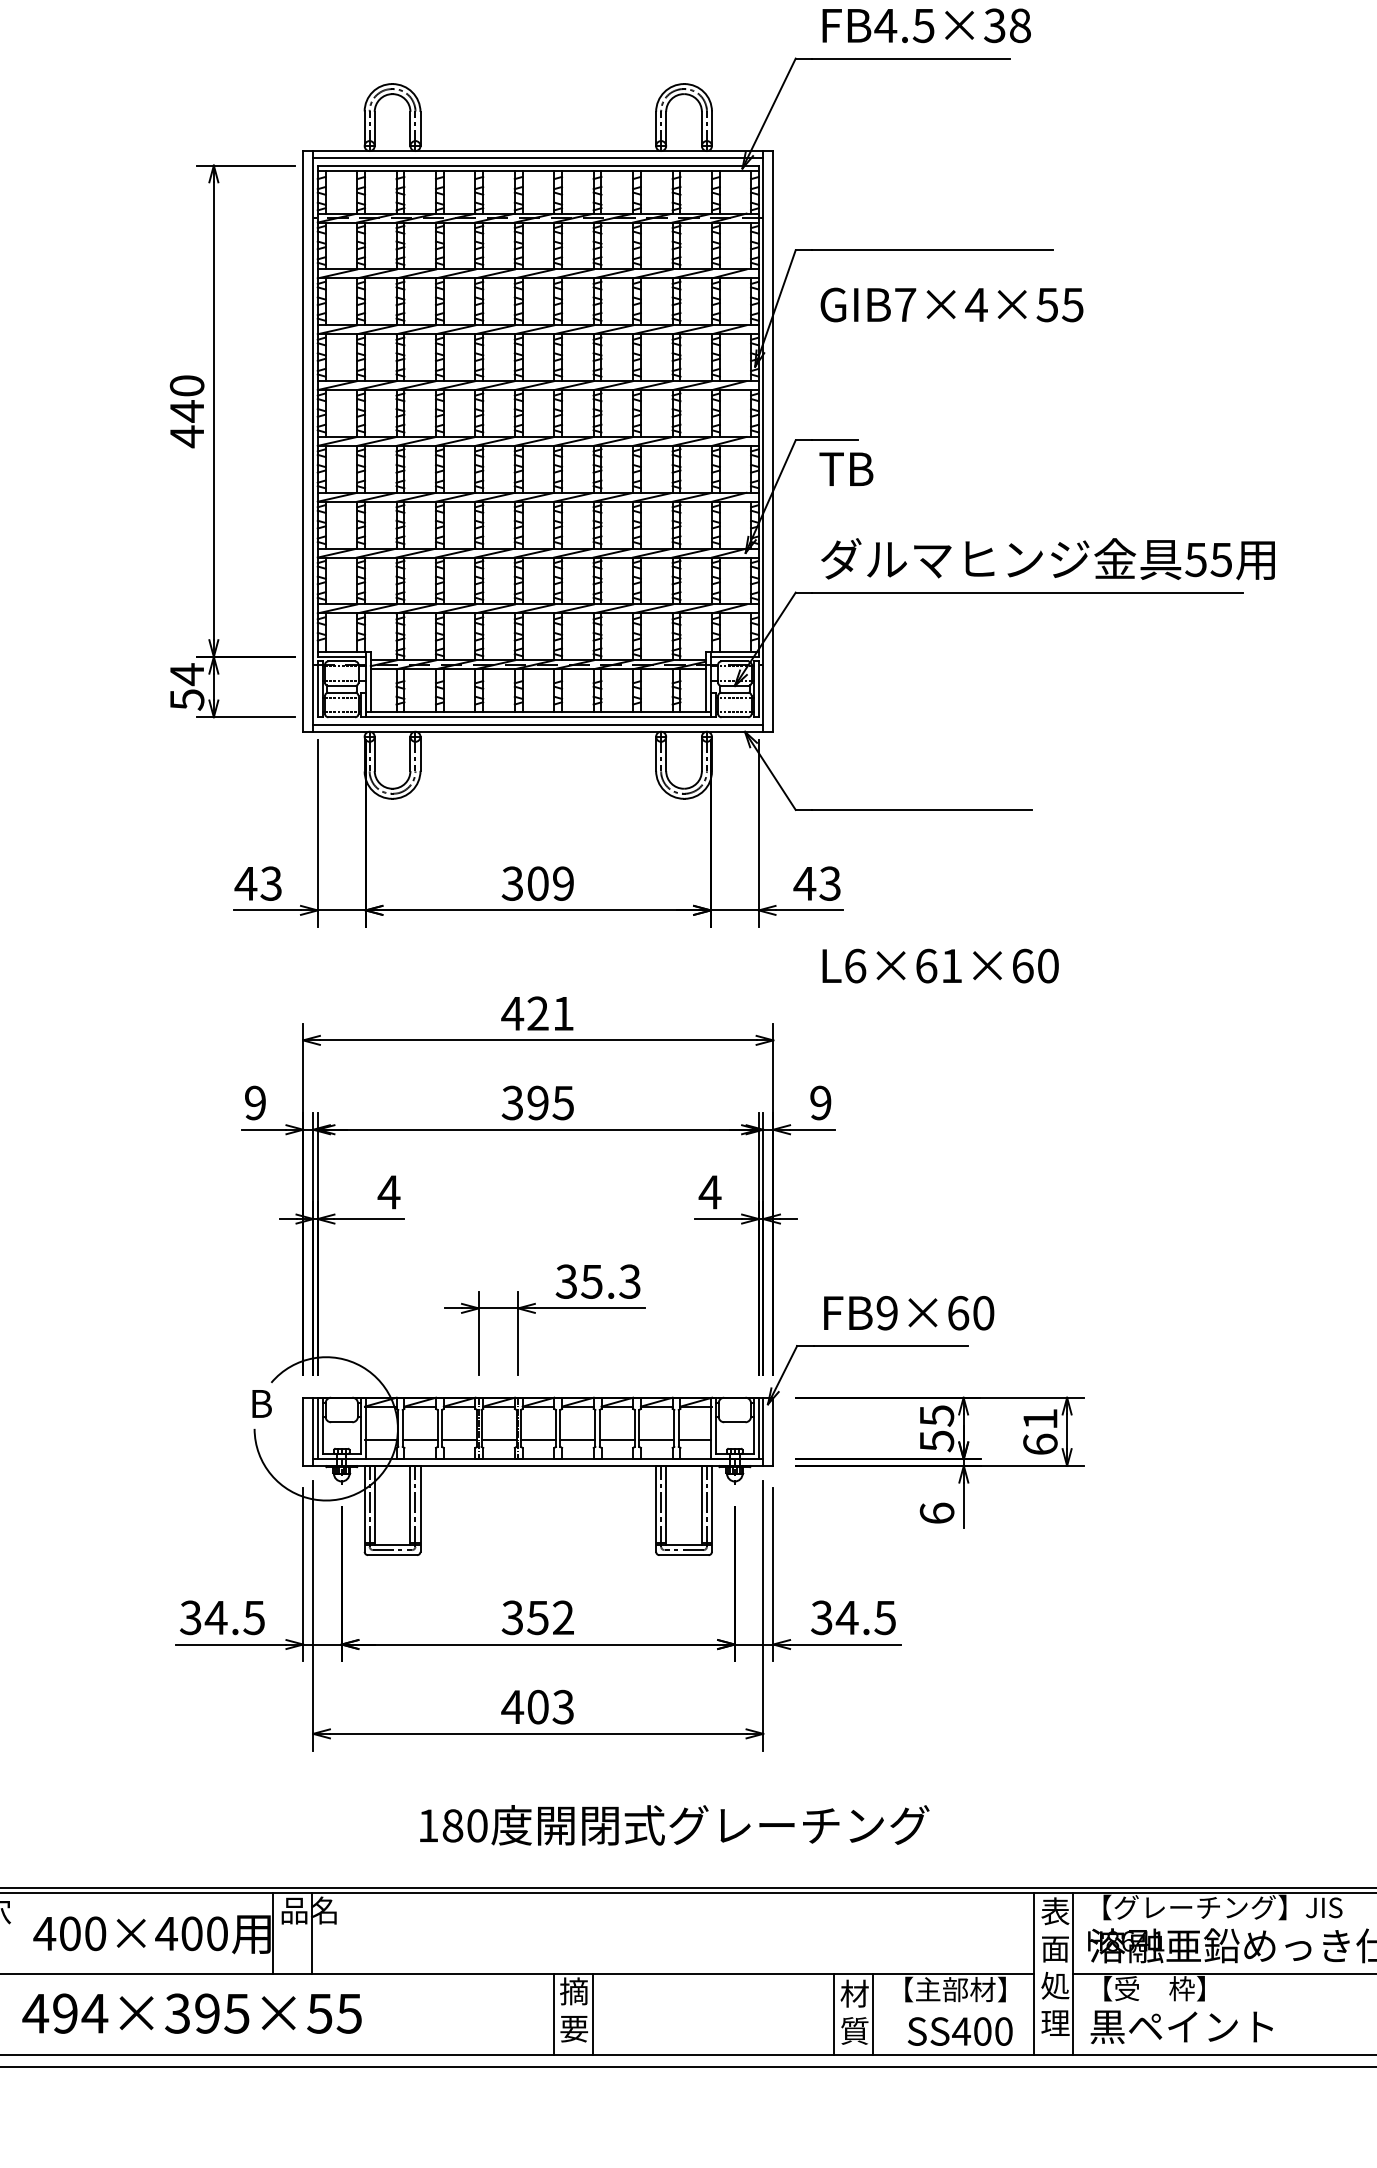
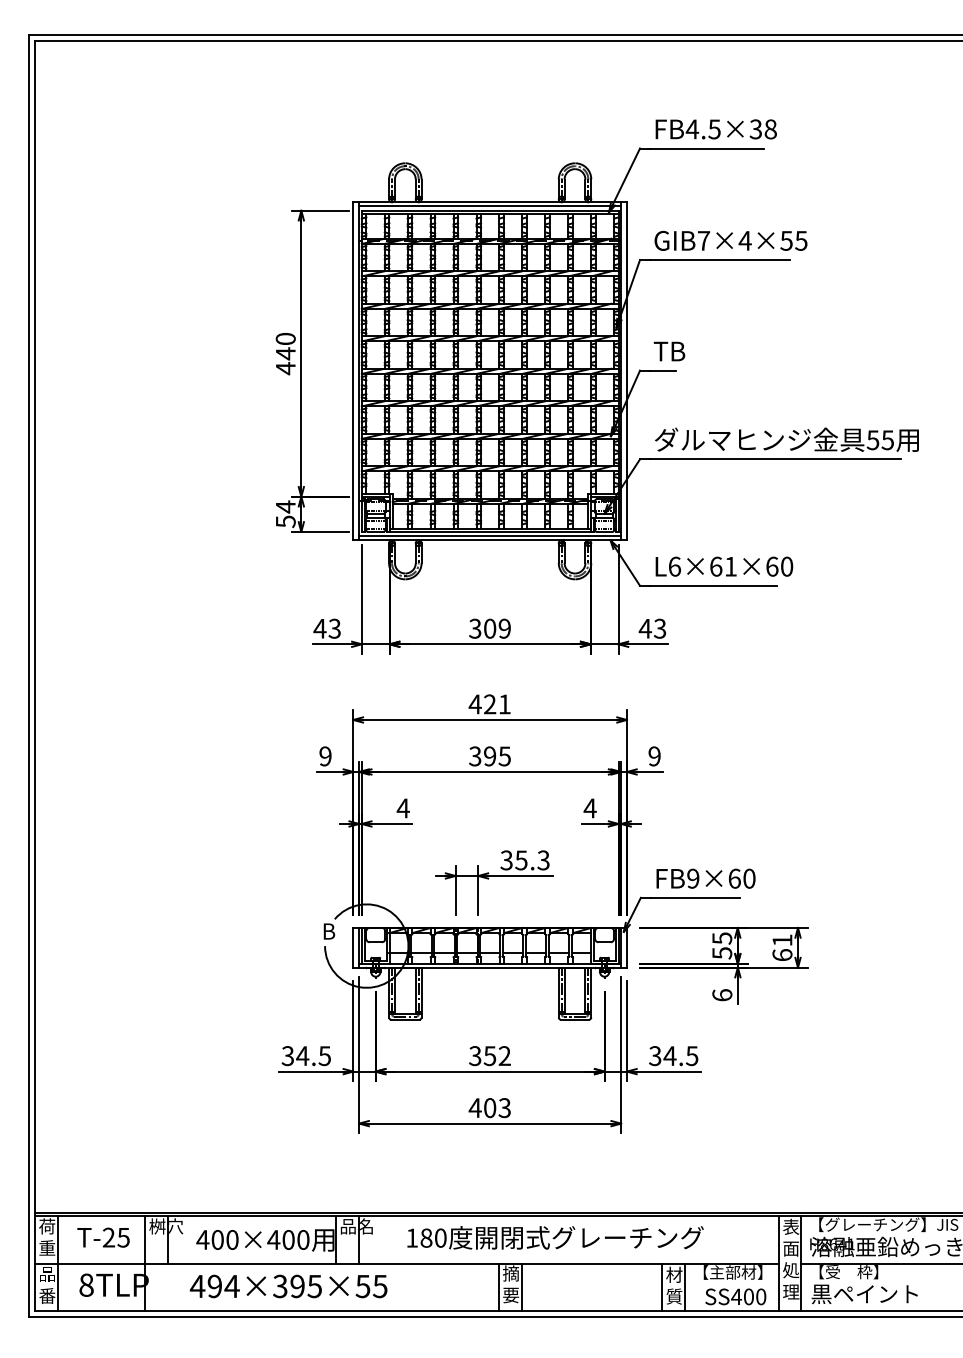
text: (951, 304) -> (730, 240), moved
text: (846, 469) -> (669, 351), moved
text: (940, 965) -> (724, 566), moved
text: (674, 1824) -> (555, 1237), moved

